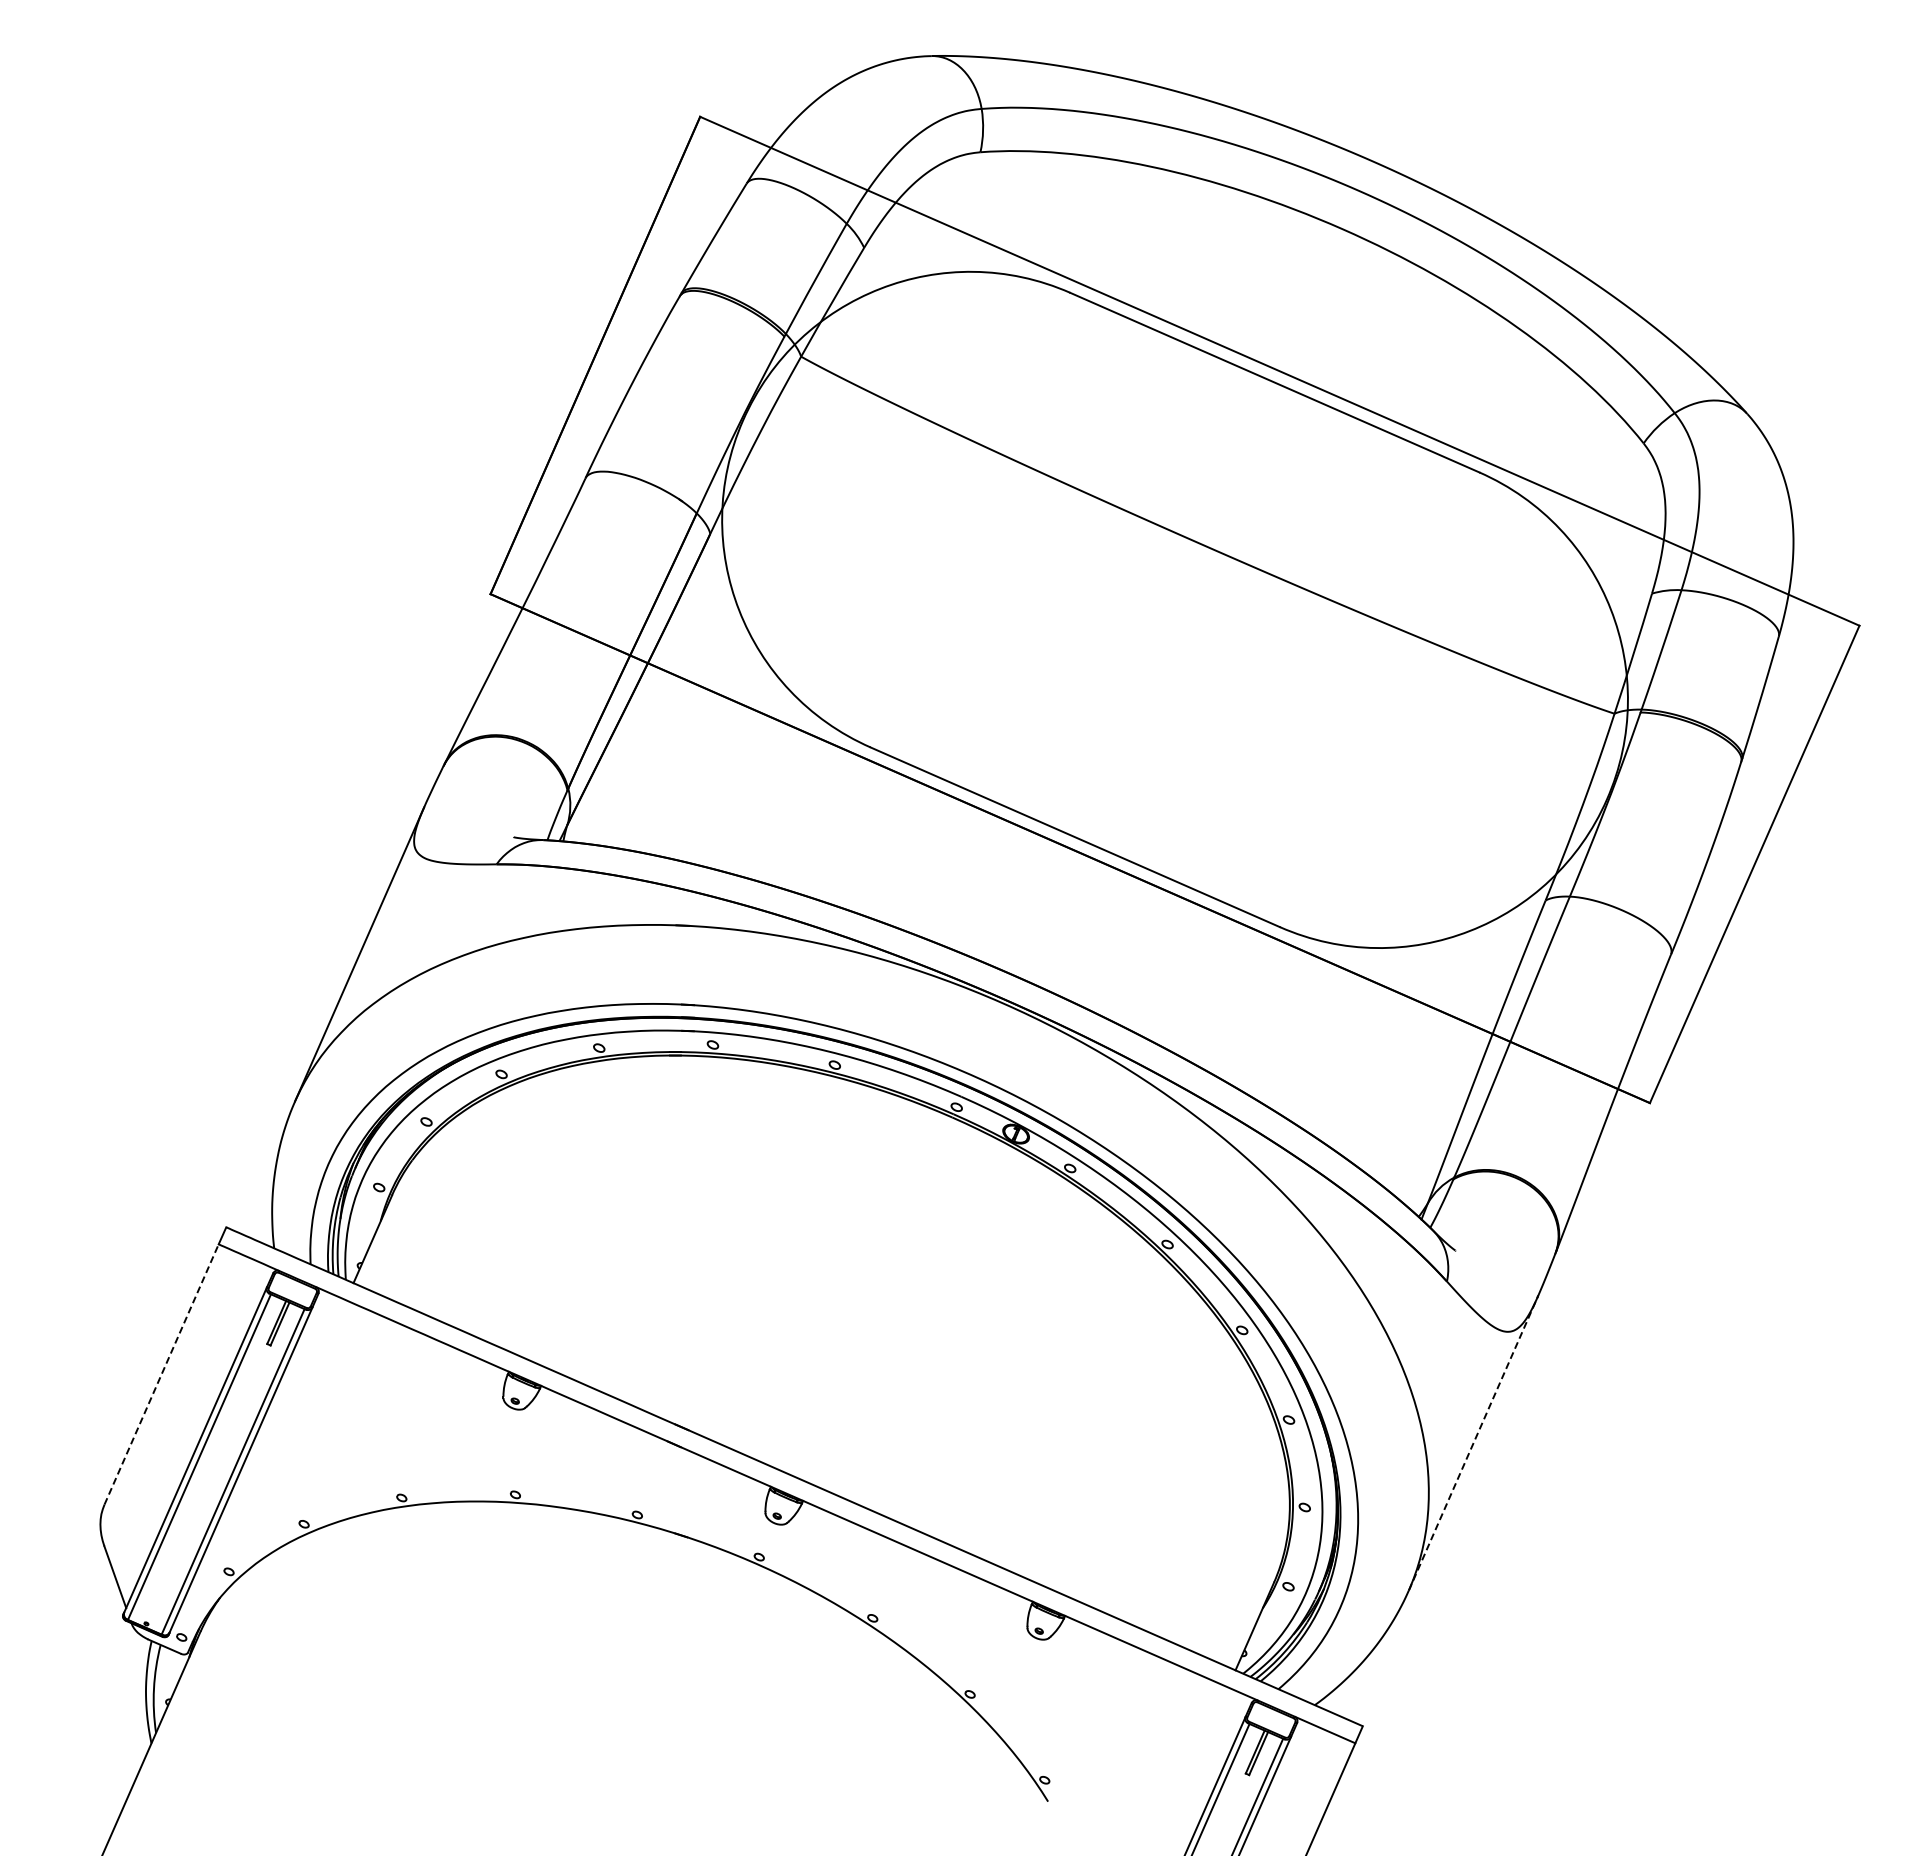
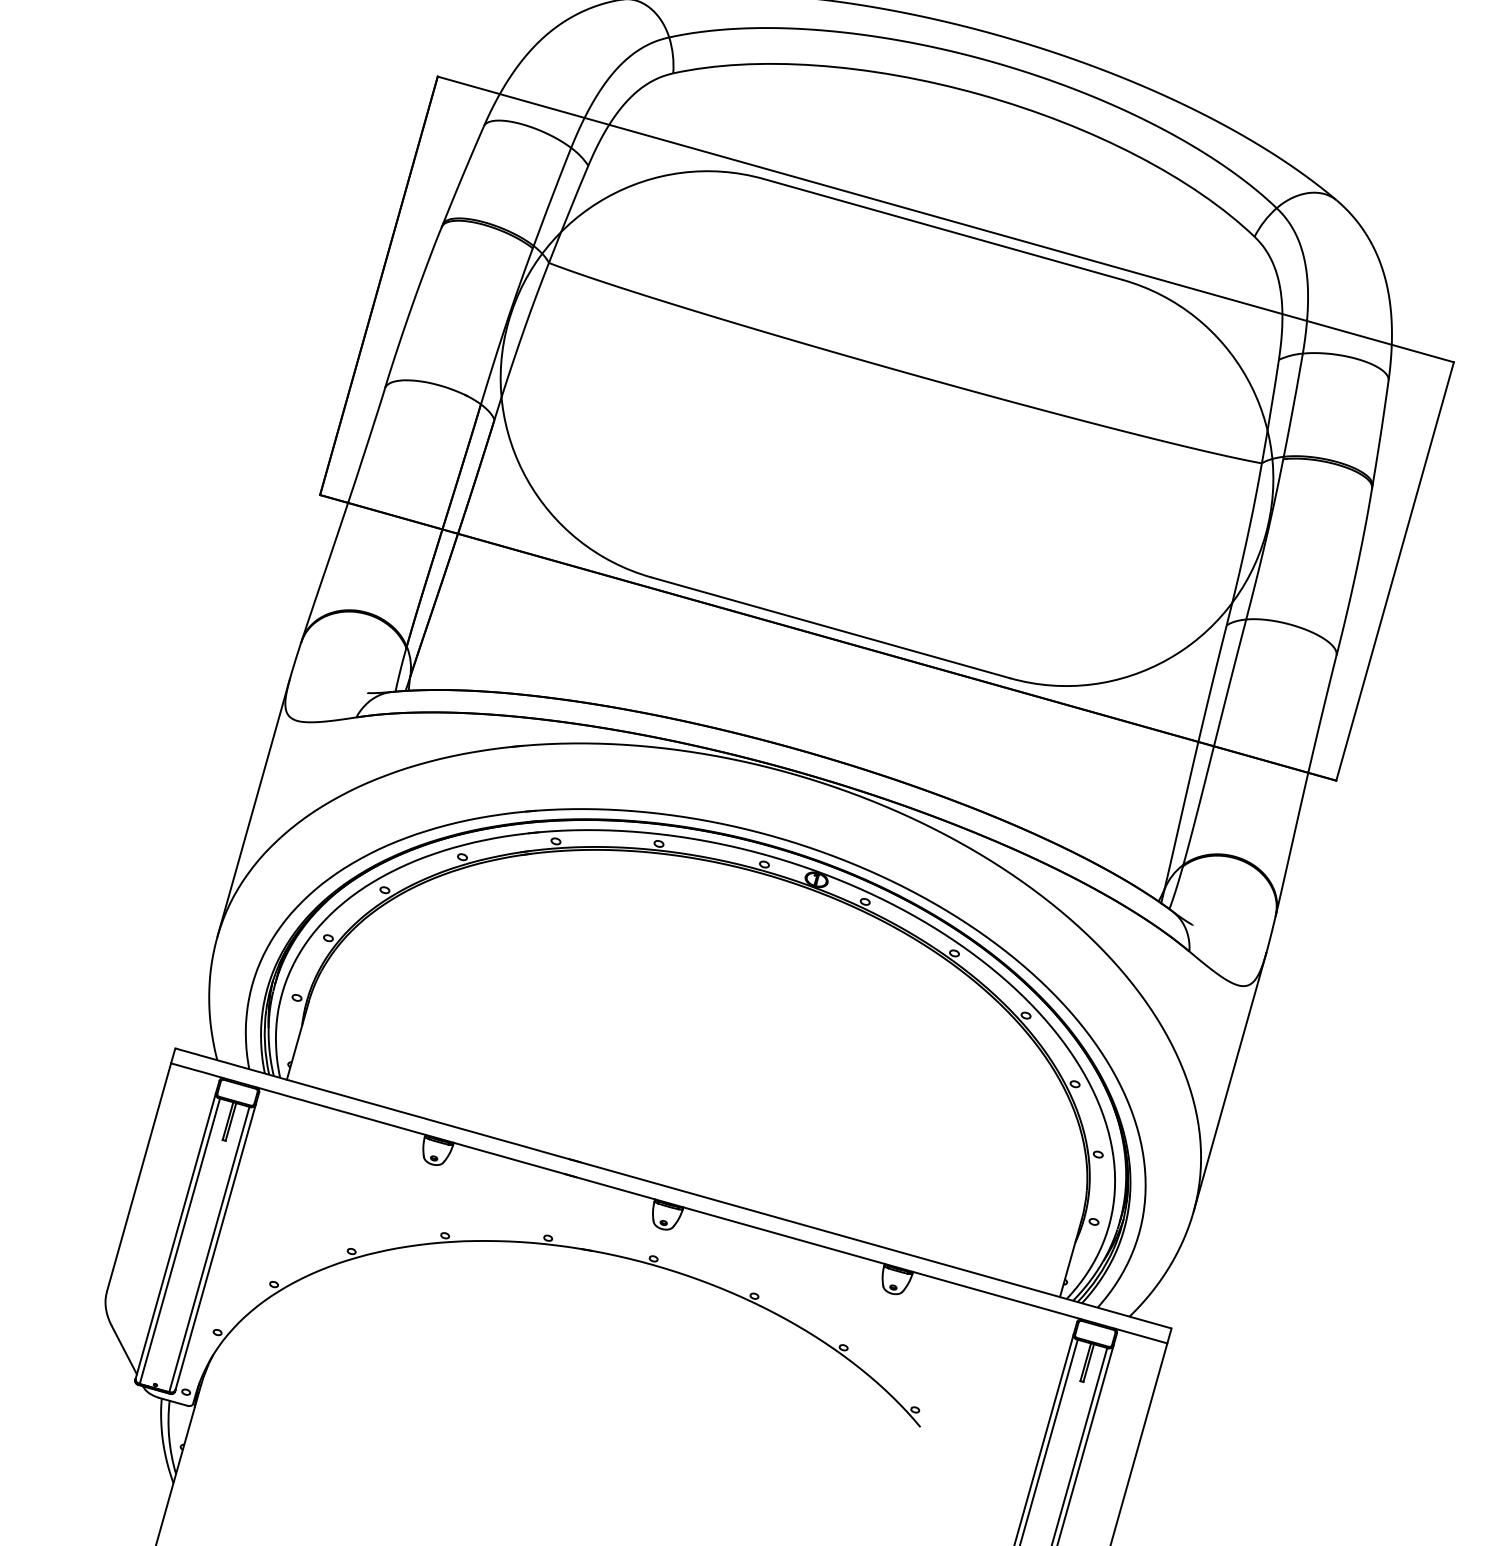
line: (161, 1374) -> (138, 1177), dashed -> solid
line: (1473, 1443) -> (1230, 1082), dashed -> solid

